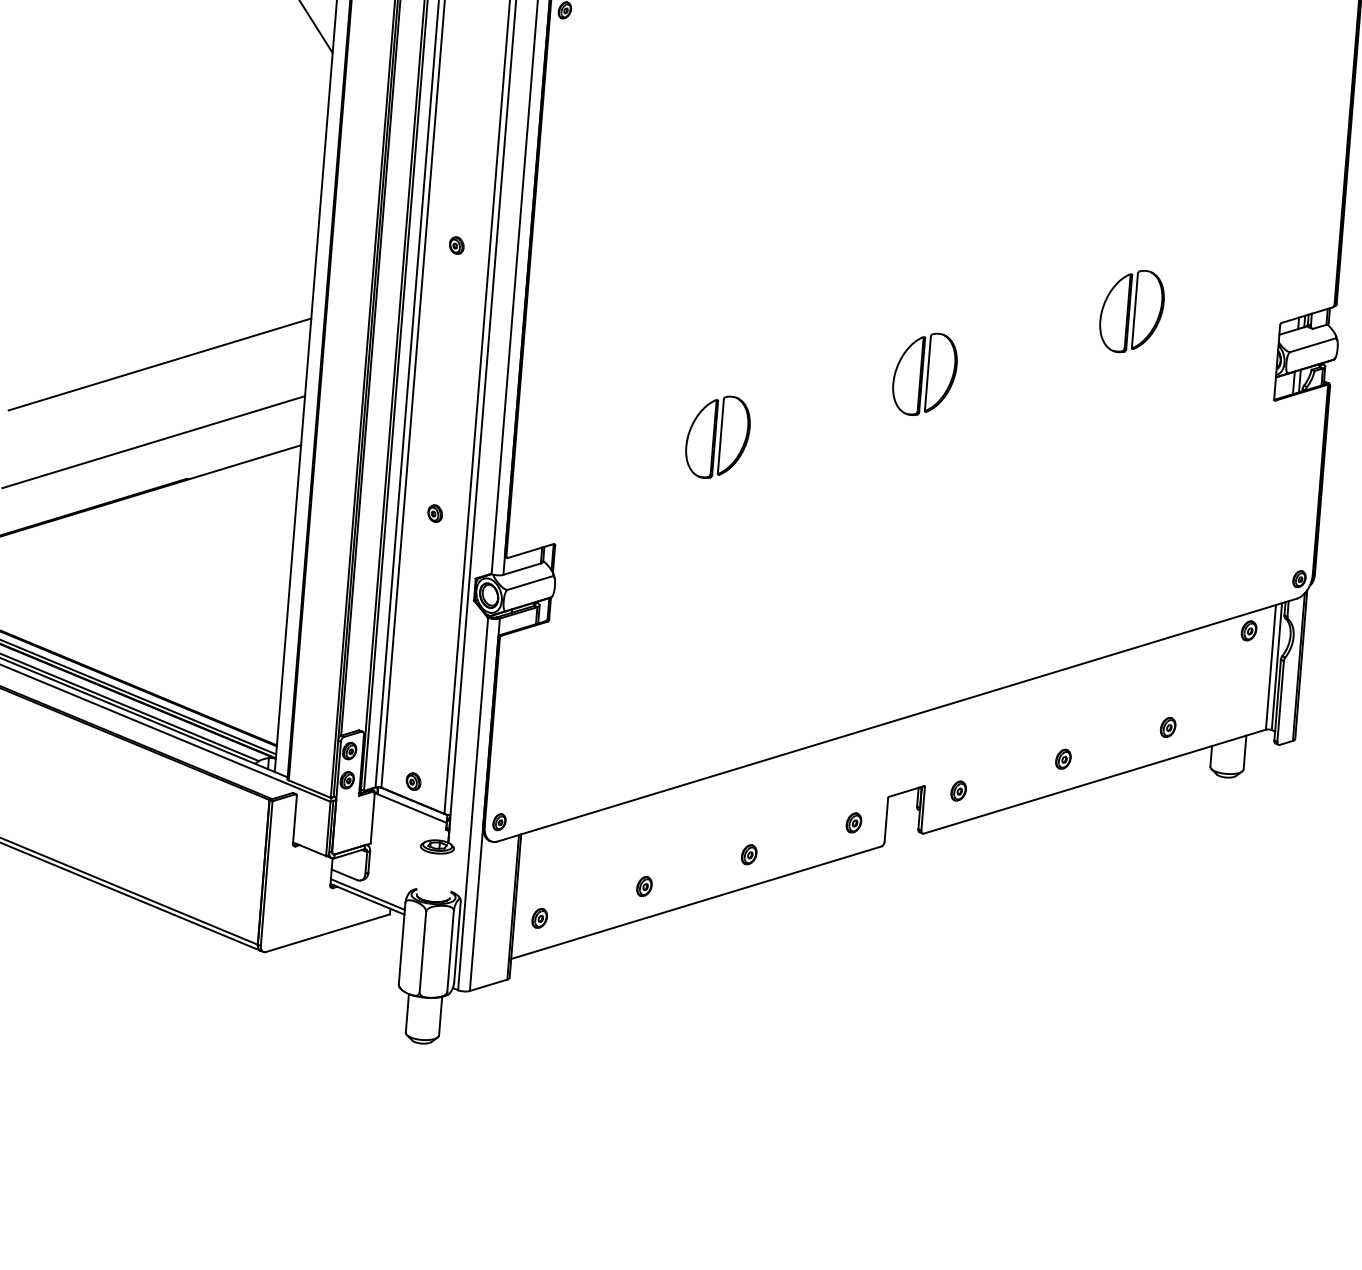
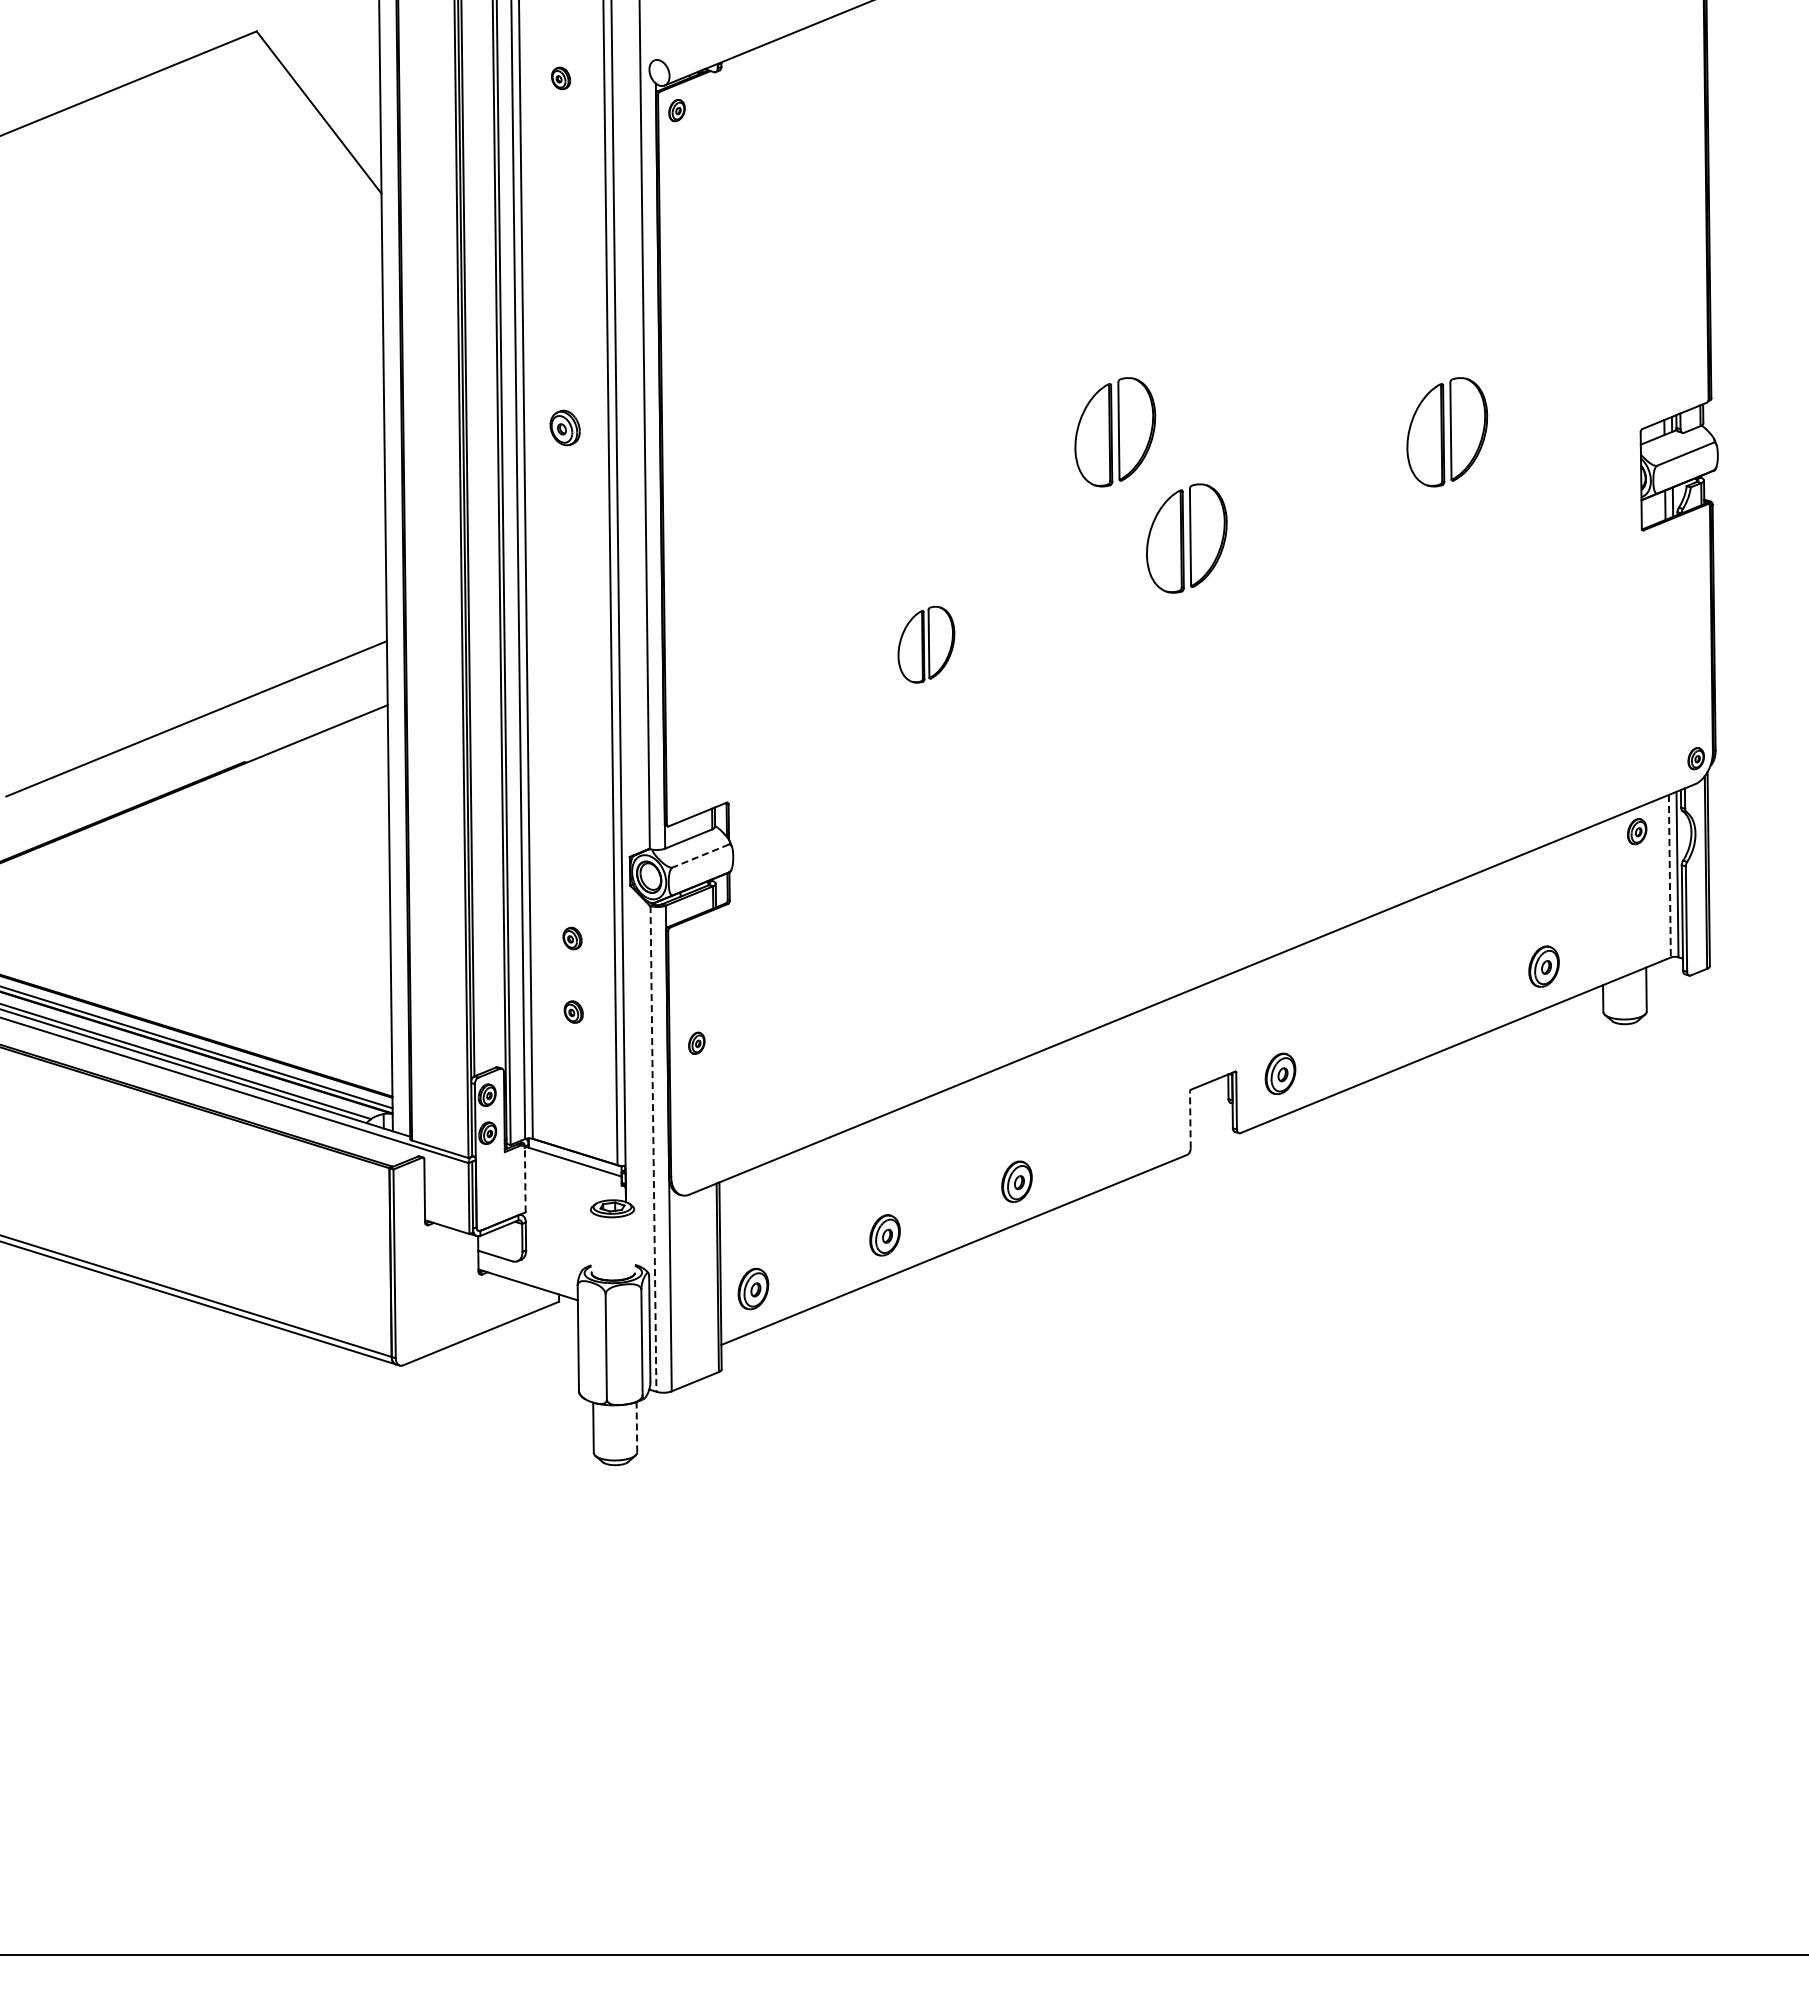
part: (456, 245) -> (565, 427), size x1.6
part: (877, 288) -> (1115, 432), added
line: (160, 364) -> (195, 617), removed
part: (718, 437) -> (926, 644), size x0.7
part: (435, 513) -> (572, 938), moved
line: (529, 583) -> (700, 856), solid -> dashed
line: (1270, 667) -> (1669, 876), solid -> dashed
part: (1167, 726) -> (1543, 965), size x1.6
part: (1063, 758) -> (1412, 1019), removed
part: (413, 781) -> (573, 1011), moved
part: (958, 790) -> (1280, 1073), size x1.6
line: (473, 803) -> (653, 1148), solid -> dashed
line: (372, 819) -> (525, 1180), solid -> dashed
line: (886, 819) -> (1190, 1119), solid -> dashed
part: (499, 821) -> (696, 1042), moved
part: (853, 822) -> (1148, 1127), removed
part: (748, 853) -> (1016, 1180), size x1.6
part: (644, 886) -> (885, 1234), size x1.6
line: (367, 894) -> (527, 1278), removed
part: (539, 918) -> (753, 1288), size x1.6
line: (440, 1015) -> (636, 1426), solid -> dashed

